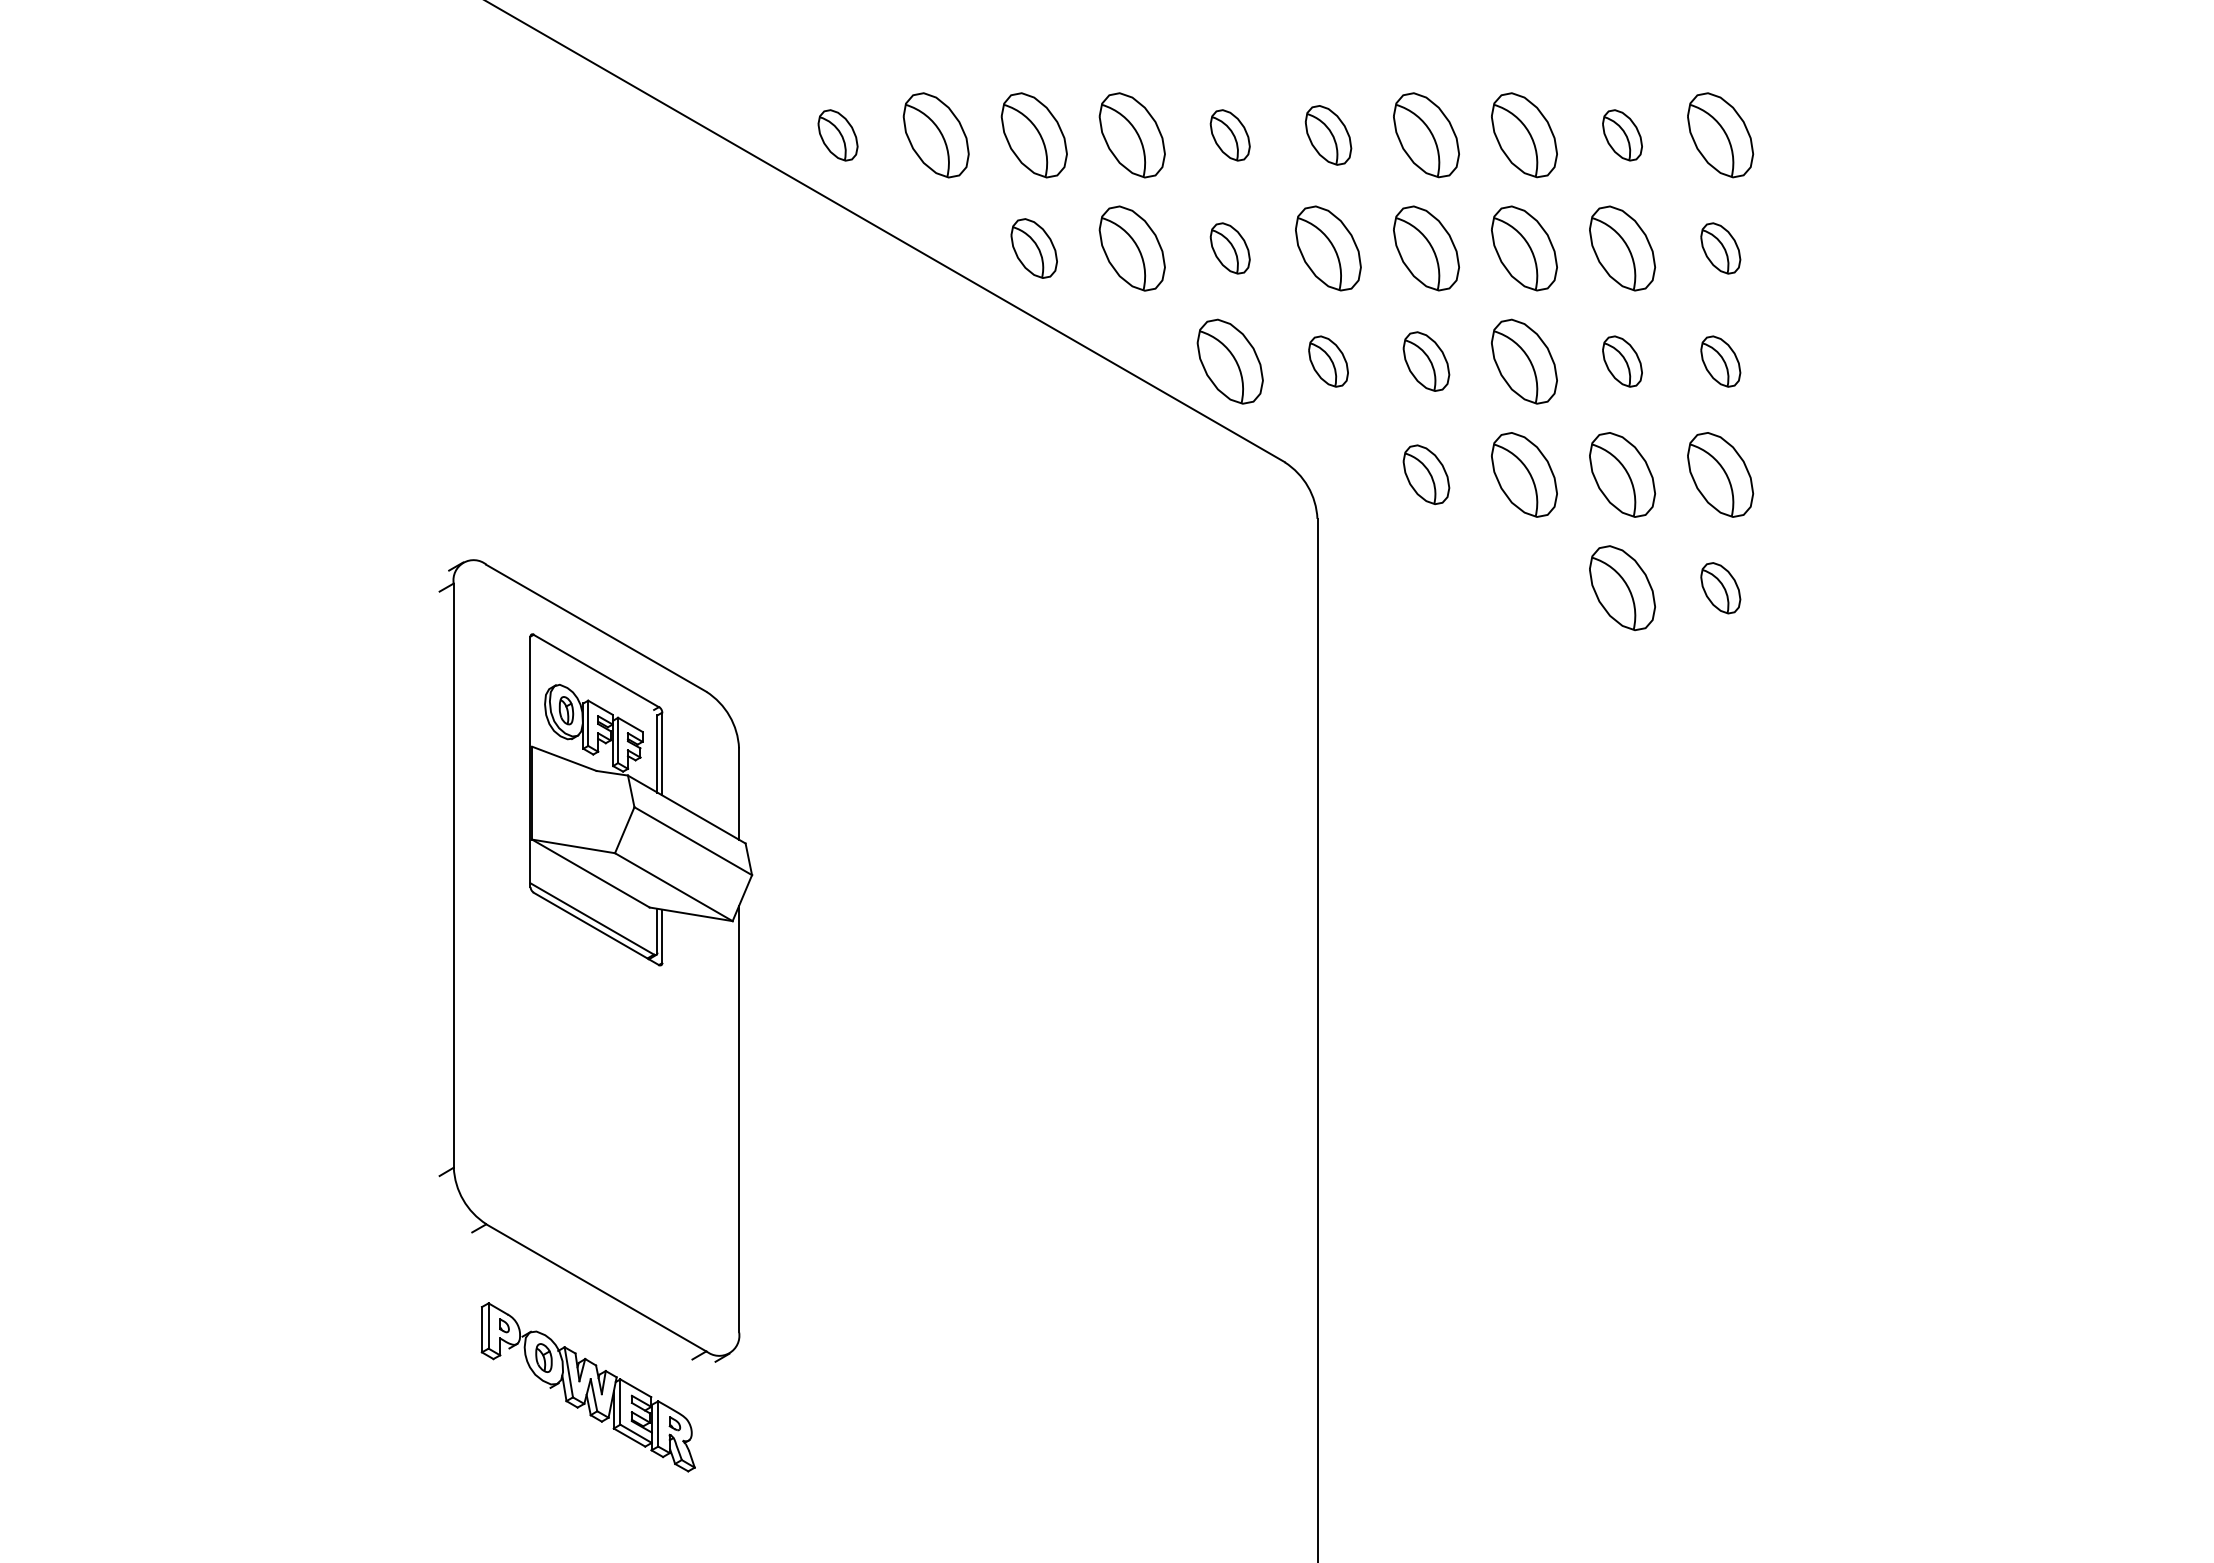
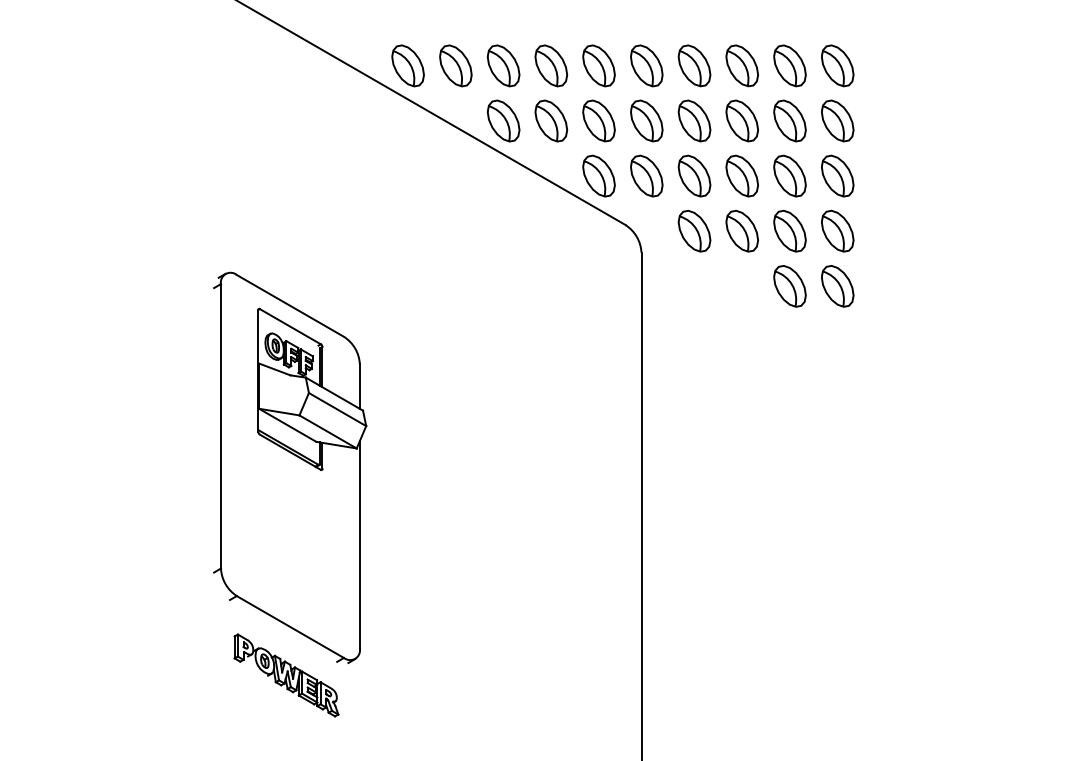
part: (836, 134) -> (407, 65), size x1.67
part: (1229, 134) -> (598, 65), size x1.67
part: (1327, 134) -> (646, 65), size x1.43
part: (1621, 134) -> (789, 65), size x1.67
part: (1034, 247) -> (503, 120), size x1.43
part: (1229, 247) -> (598, 120), size x1.67
part: (1720, 247) -> (837, 120), size x1.67
part: (1327, 360) -> (646, 175), size x1.67
part: (1426, 360) -> (694, 175), size x1.43
part: (1621, 360) -> (789, 175), size x1.67
part: (1720, 360) -> (837, 175), size x1.67
part: (1426, 473) -> (694, 230), size x1.43
part: (1720, 588) -> (837, 286), size x1.67

